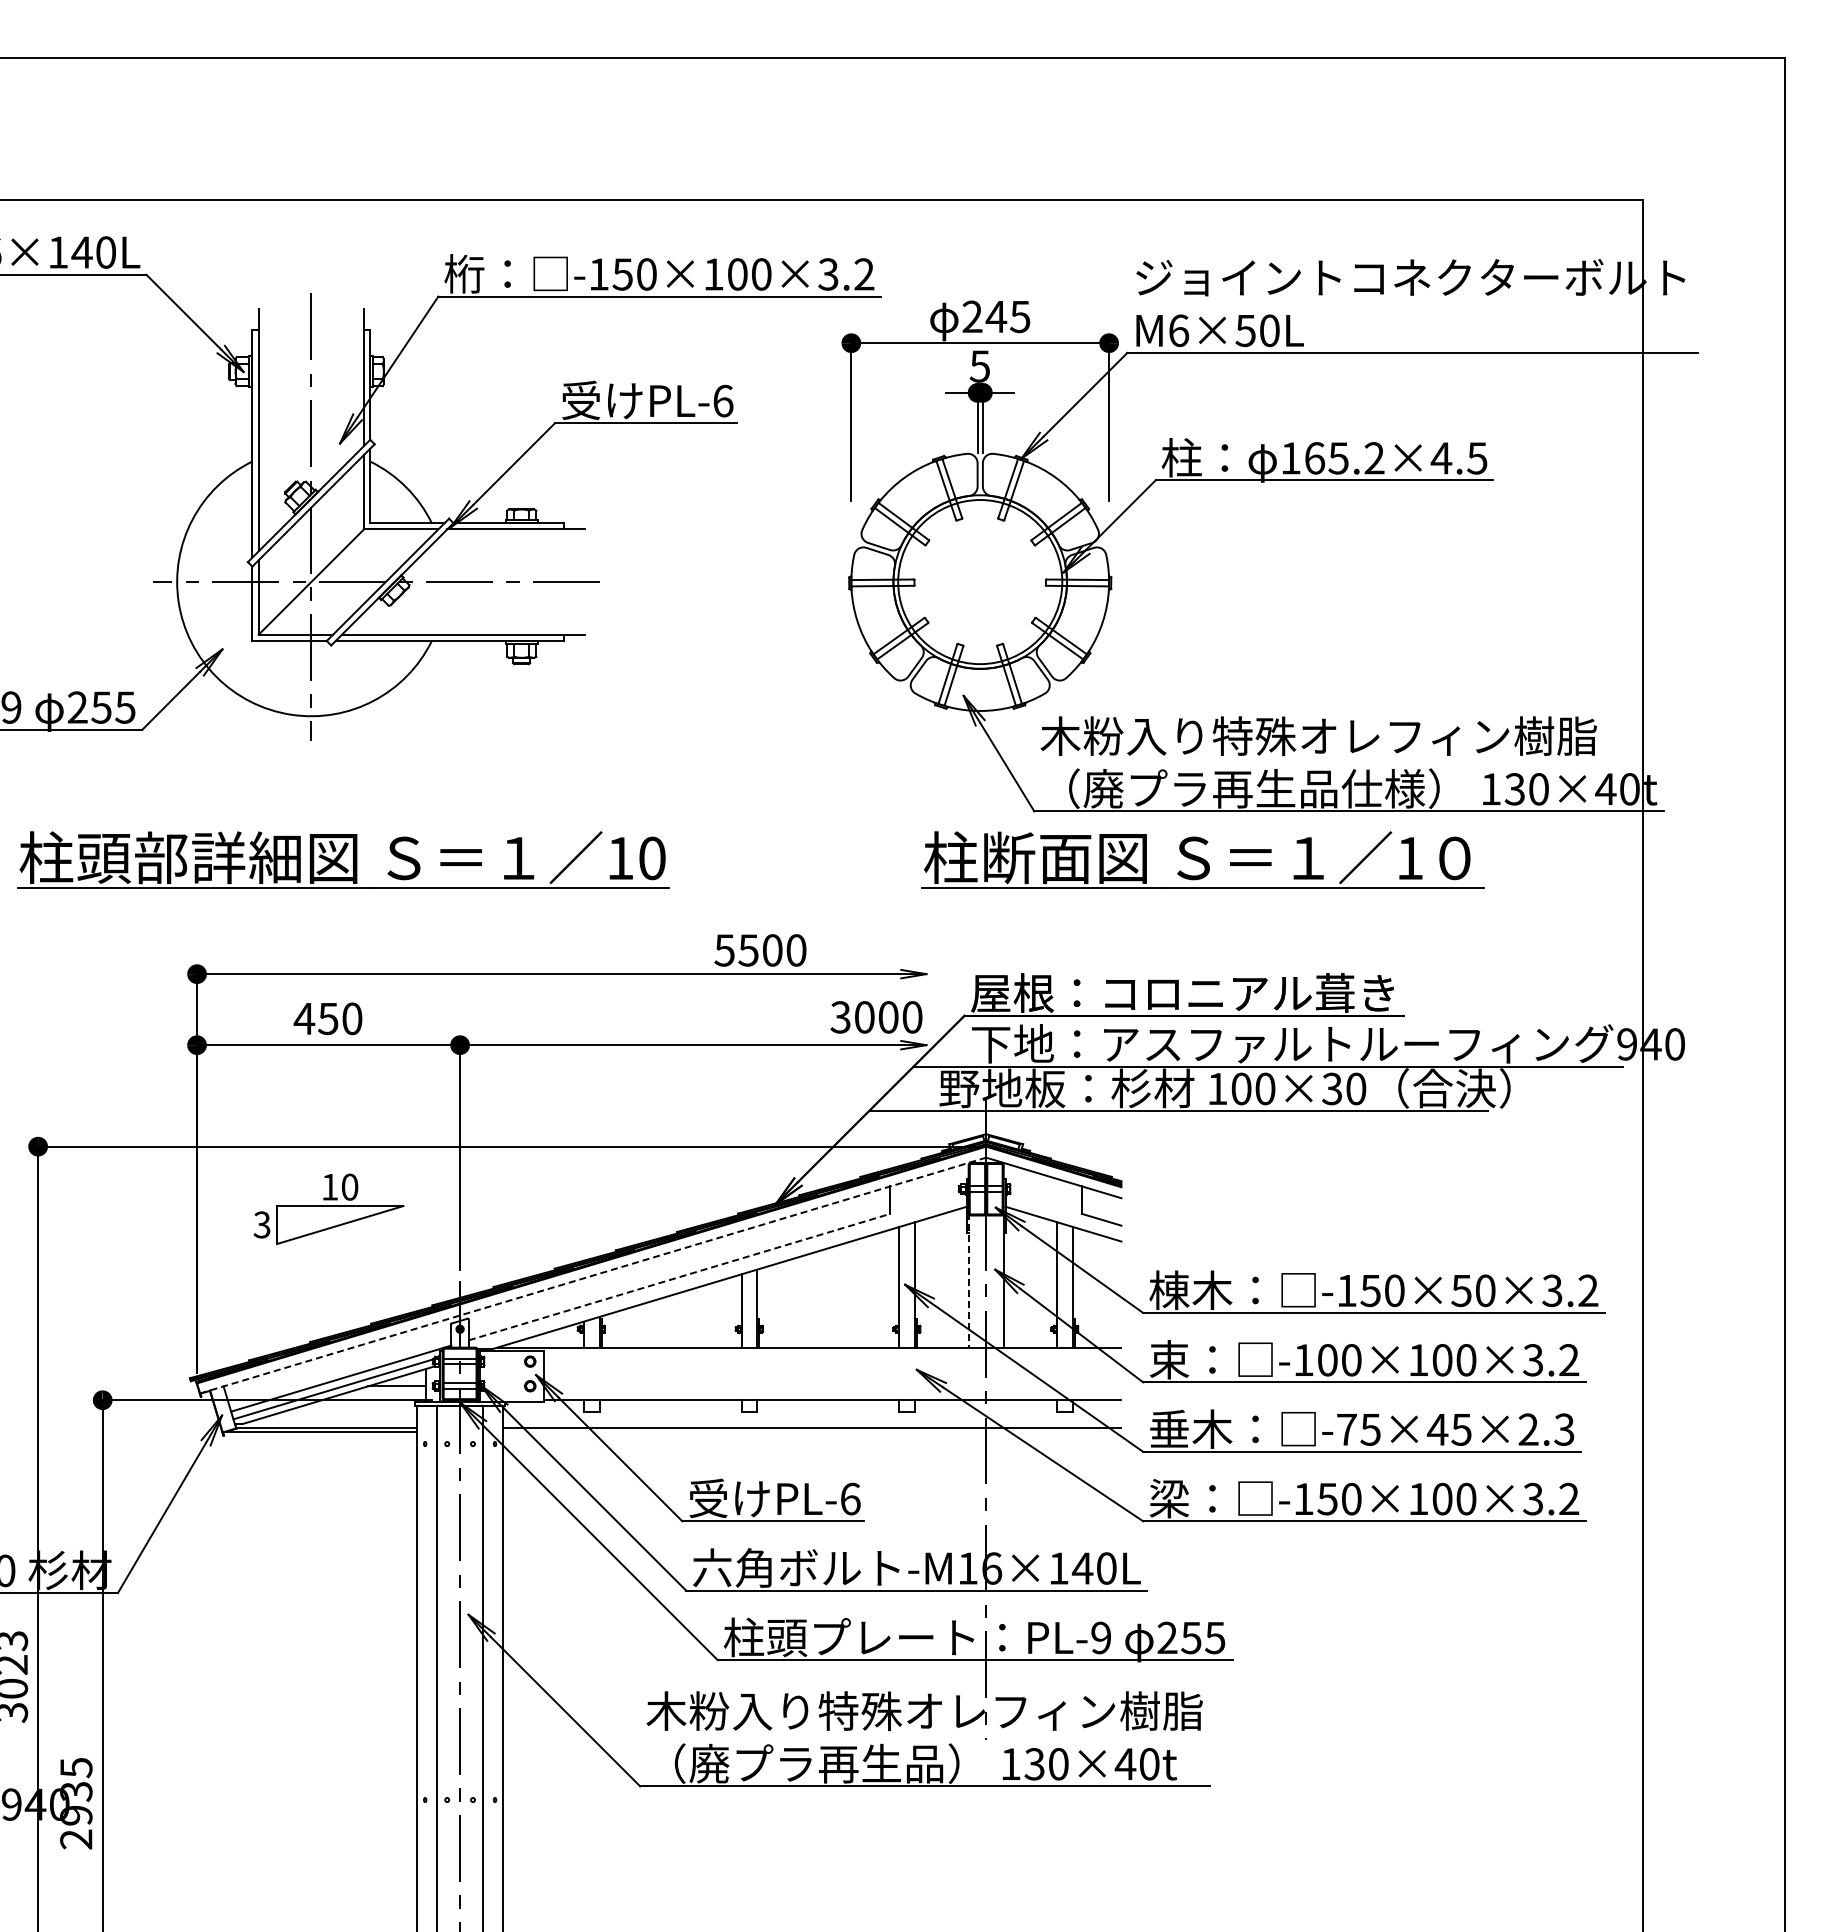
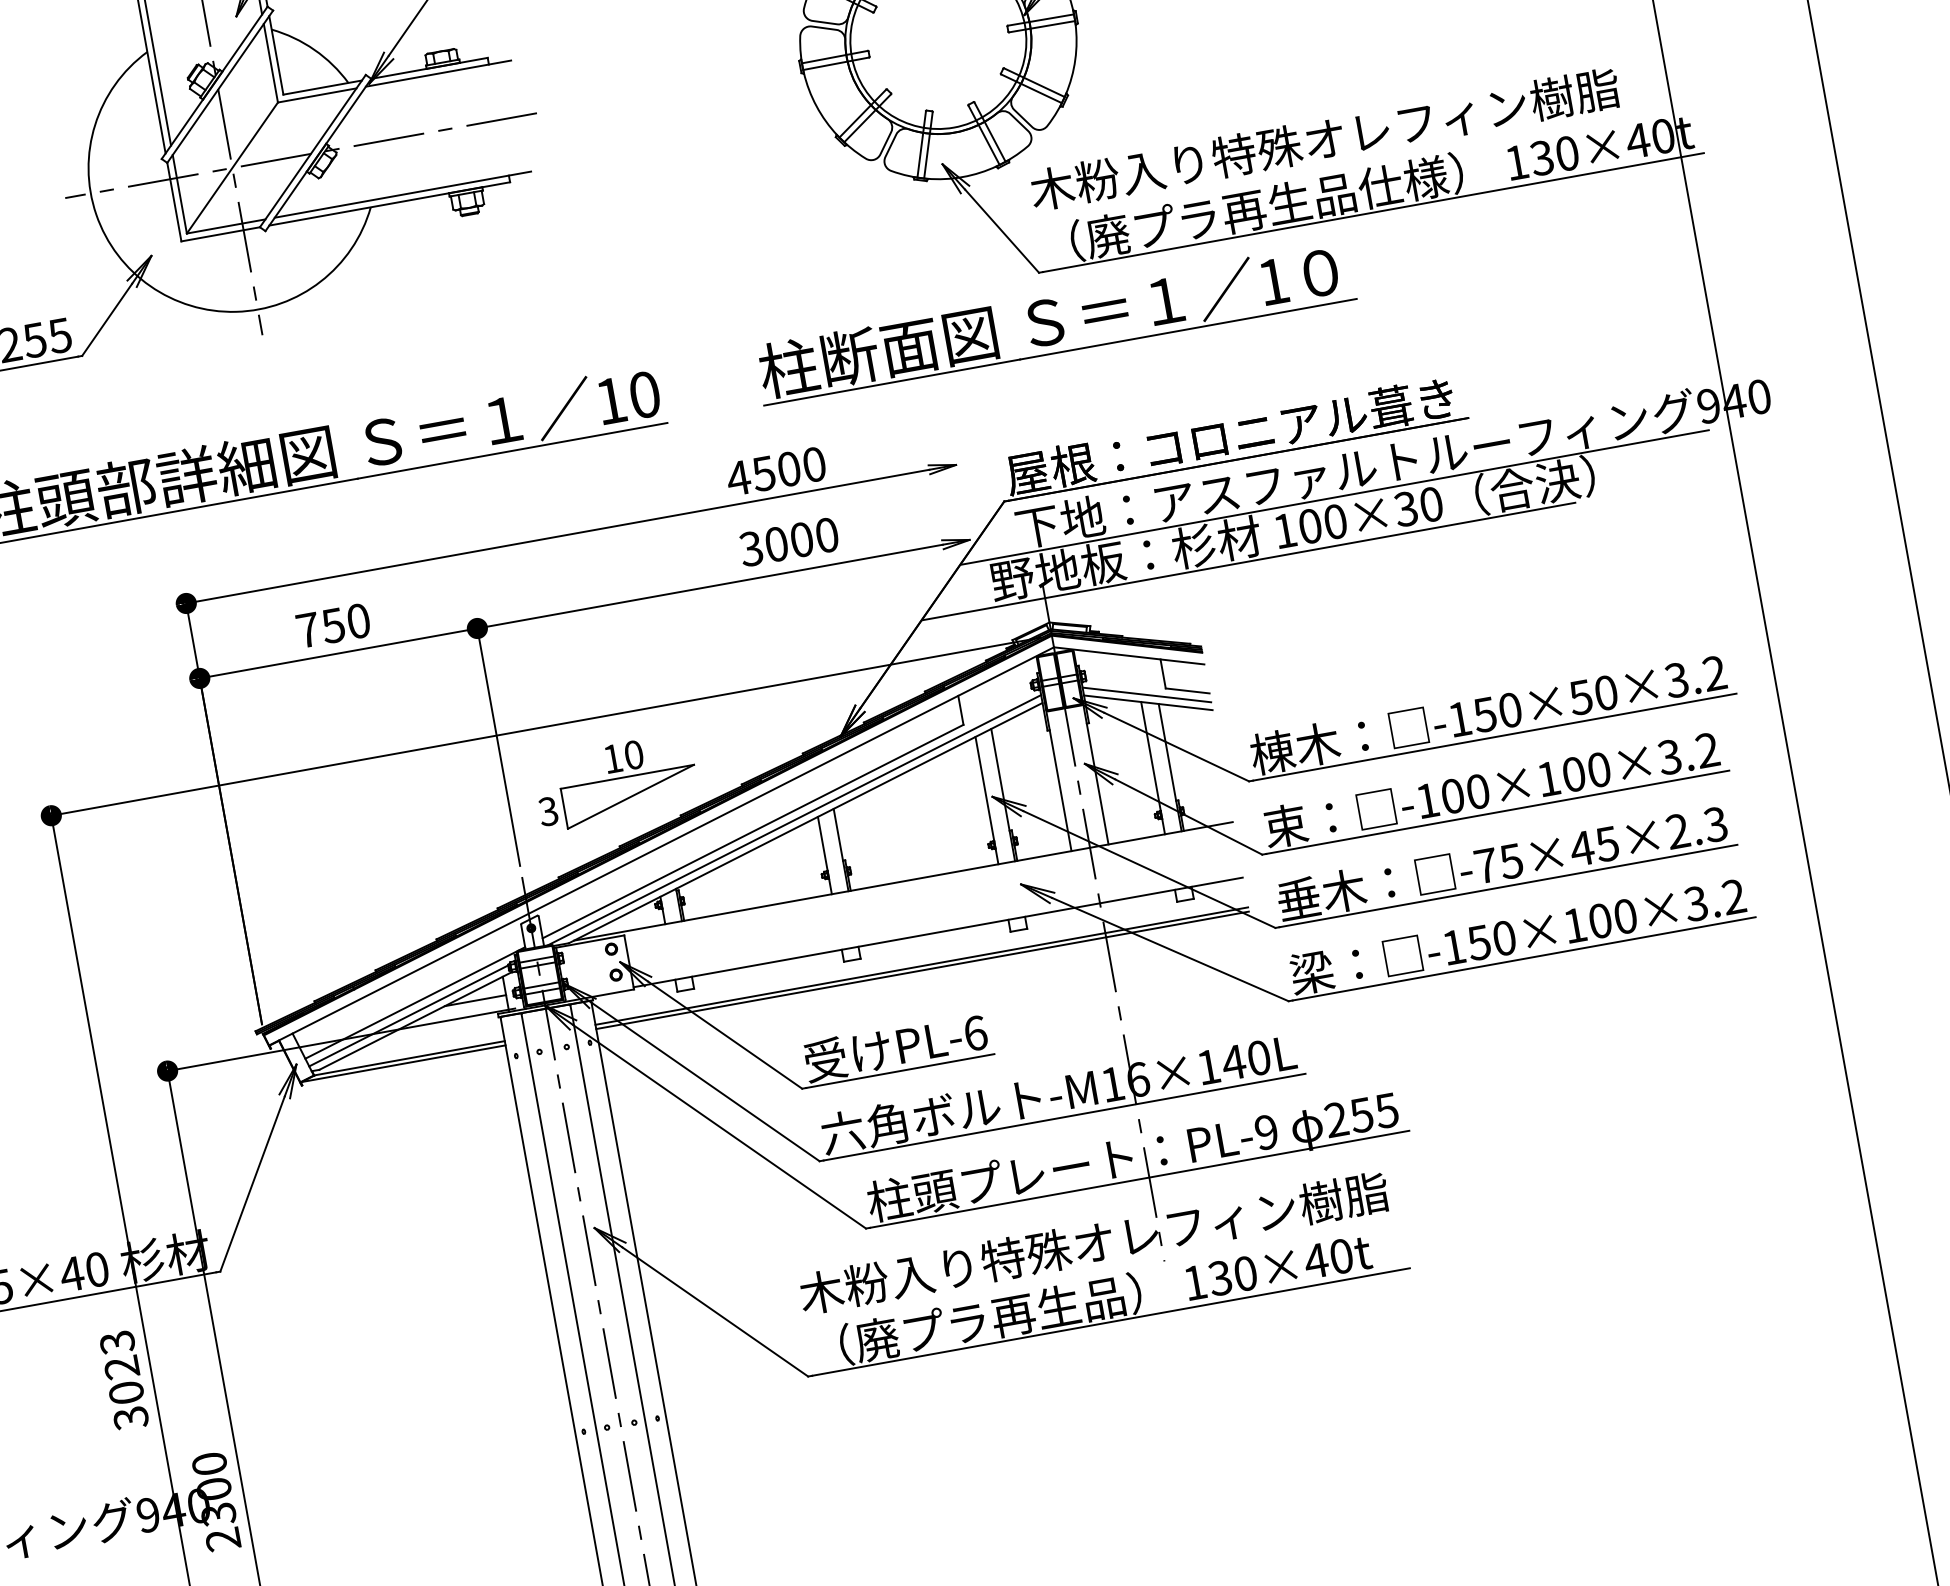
part: (1202, 859) -> (1054, 322), moved
text: (724, 950) -> (738, 478), 5500 -> 4500
text: (876, 1017) -> (789, 542), moved
text: (304, 1018) -> (308, 629), 450 -> 750
part: (328, 1208) -> (615, 781), moved
line: (1063, 1216) -> (1146, 694), added
line: (719, 1273) -> (794, 820), added
line: (593, 1275) -> (661, 846), dashed -> solid
line: (680, 1276) -> (753, 830), dashed -> solid
line: (968, 1281) -> (1058, 781), dashed -> solid
line: (812, 1432) -> (922, 970), added
text: (76, 1791) -> (214, 1488), 2935 -> 2300

